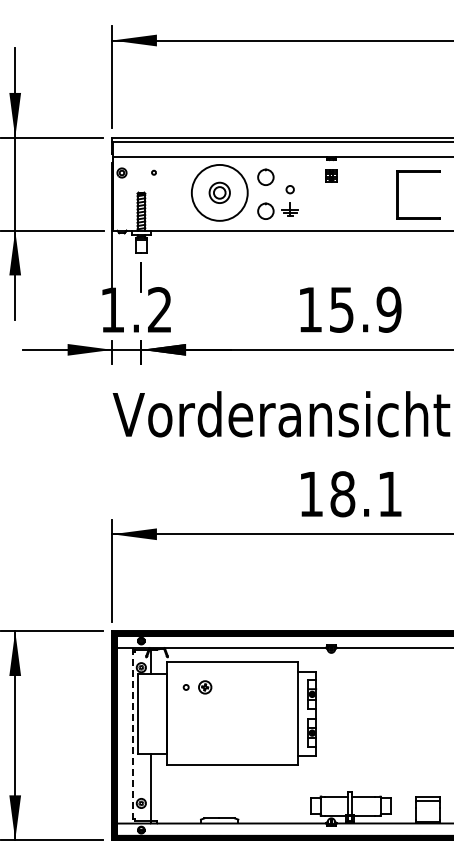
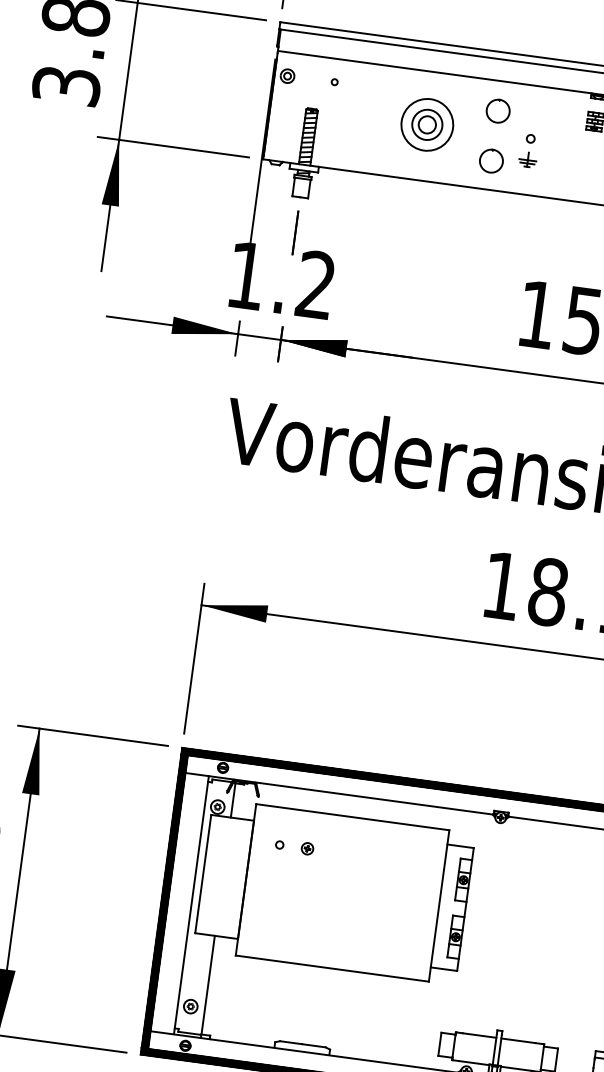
circle: (219, 192) -> (427, 124), size x0.62
part: (289, 200) -> (528, 149), size x0.71
part: (204, 687) -> (306, 848), size x0.62
line: (132, 735) -> (191, 904), dashed -> solid

